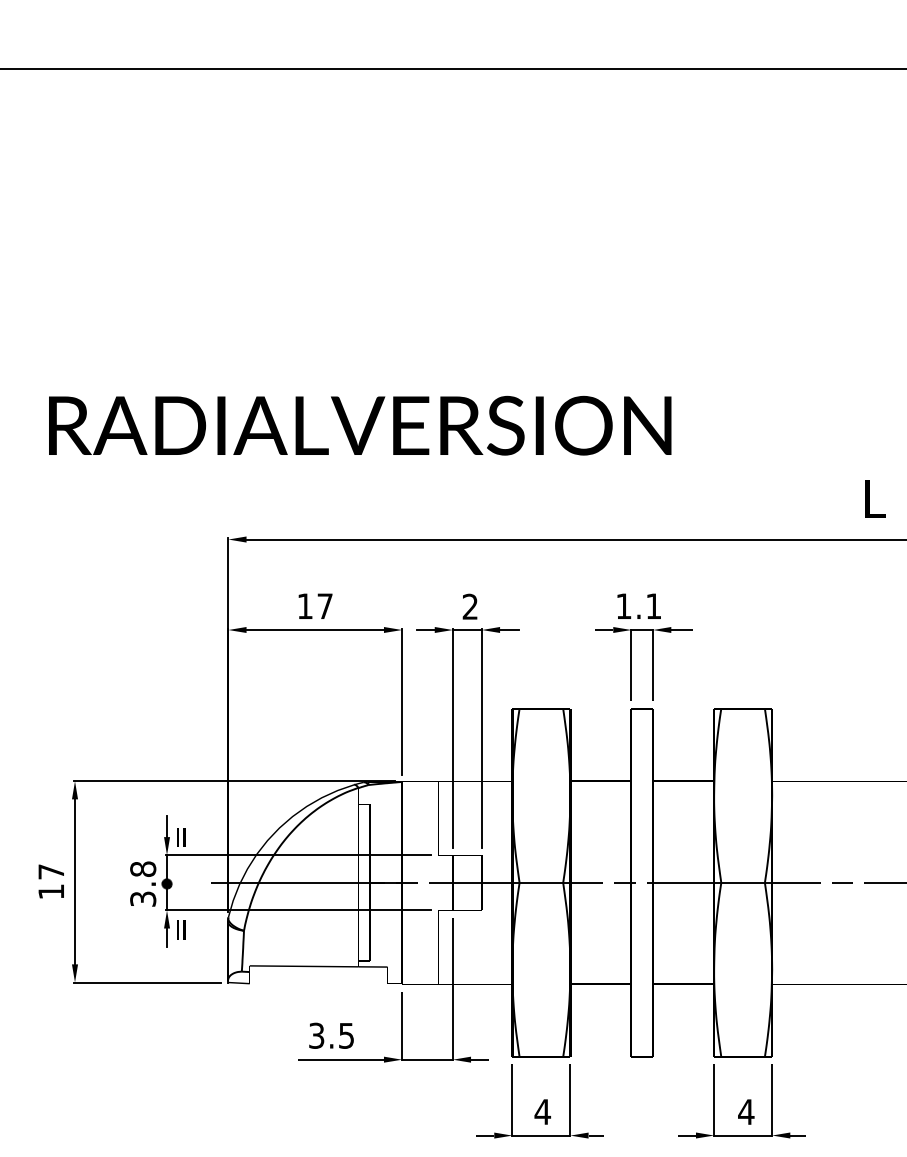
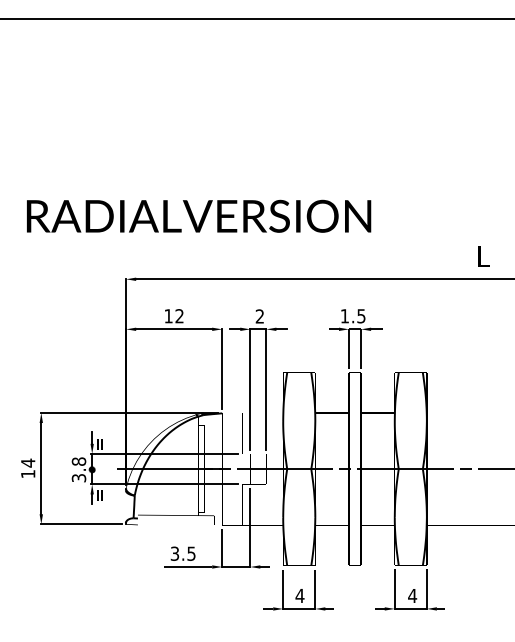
text: (324, 606) -> (179, 316), 17 -> 12
text: (653, 606) -> (361, 316), 1.1 -> 1.5
text: (51, 870) -> (28, 462), 17 -> 14

